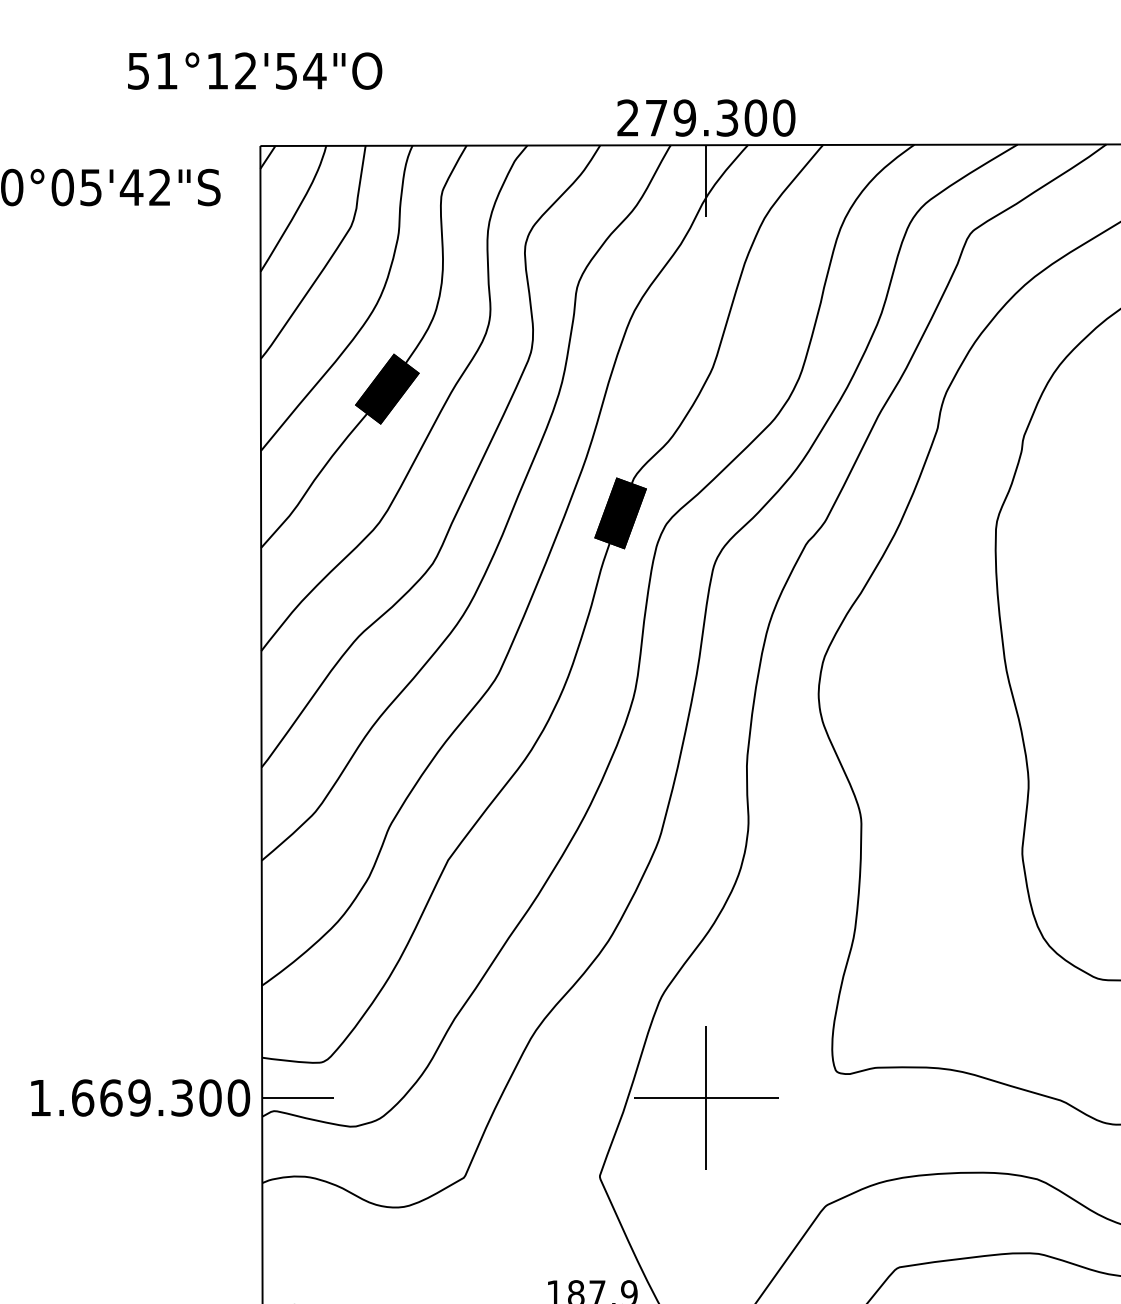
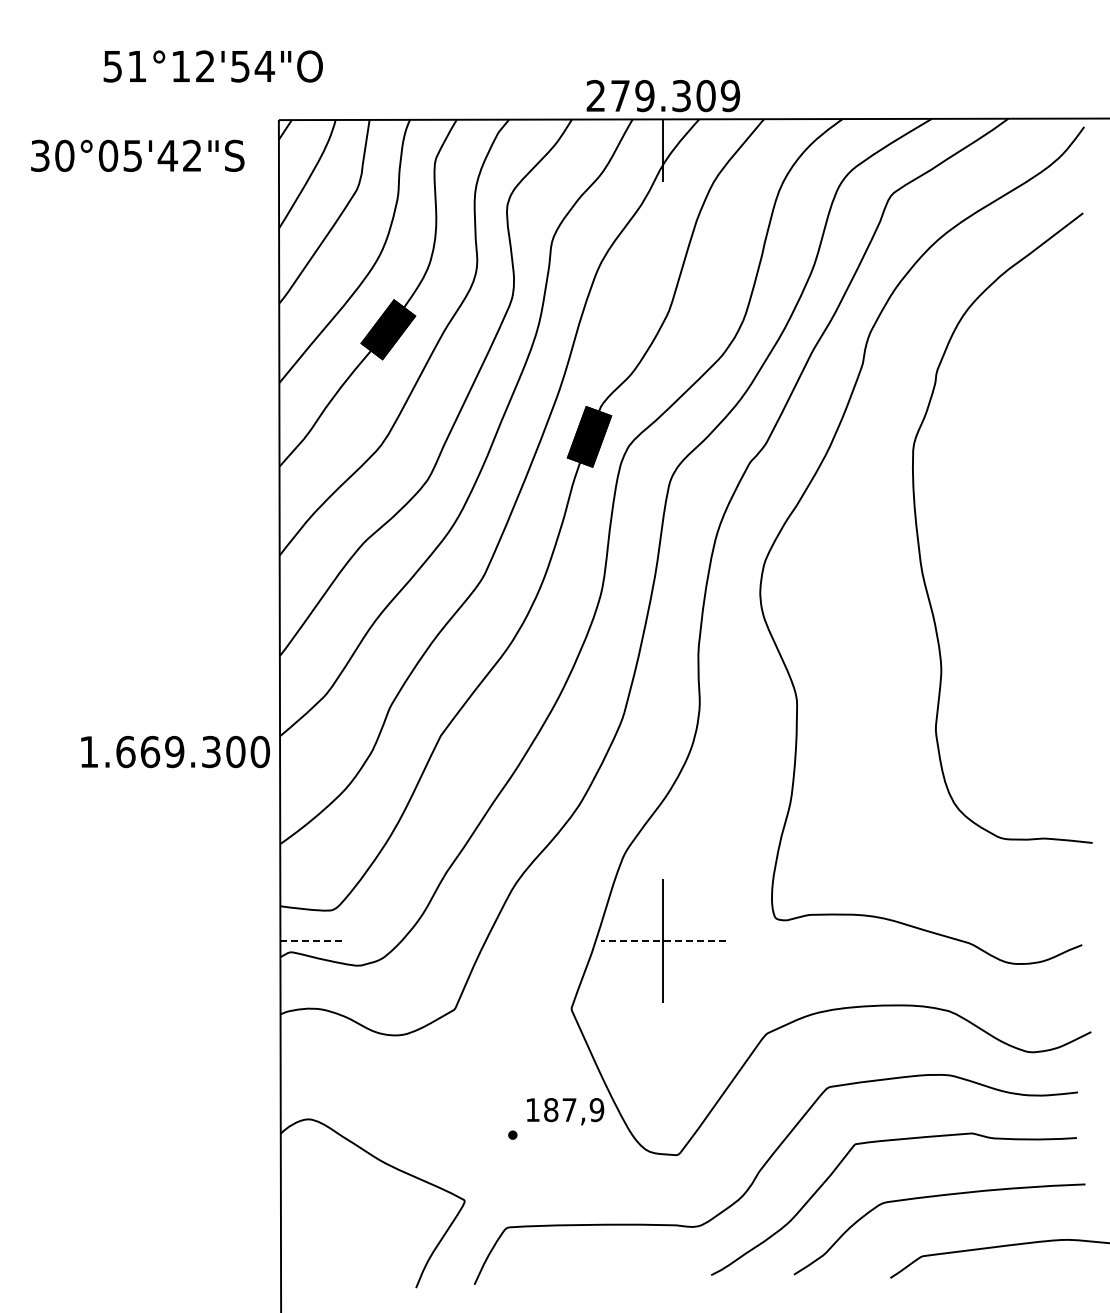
text: (254, 71) -> (212, 66), moved
text: (784, 118) -> (730, 96), 279.300 -> 279.309
text: (140, 1098) -> (175, 752), moved
line: (299, 1098) -> (312, 941), solid -> dashed
line: (705, 1098) -> (662, 941), solid -> dashed

